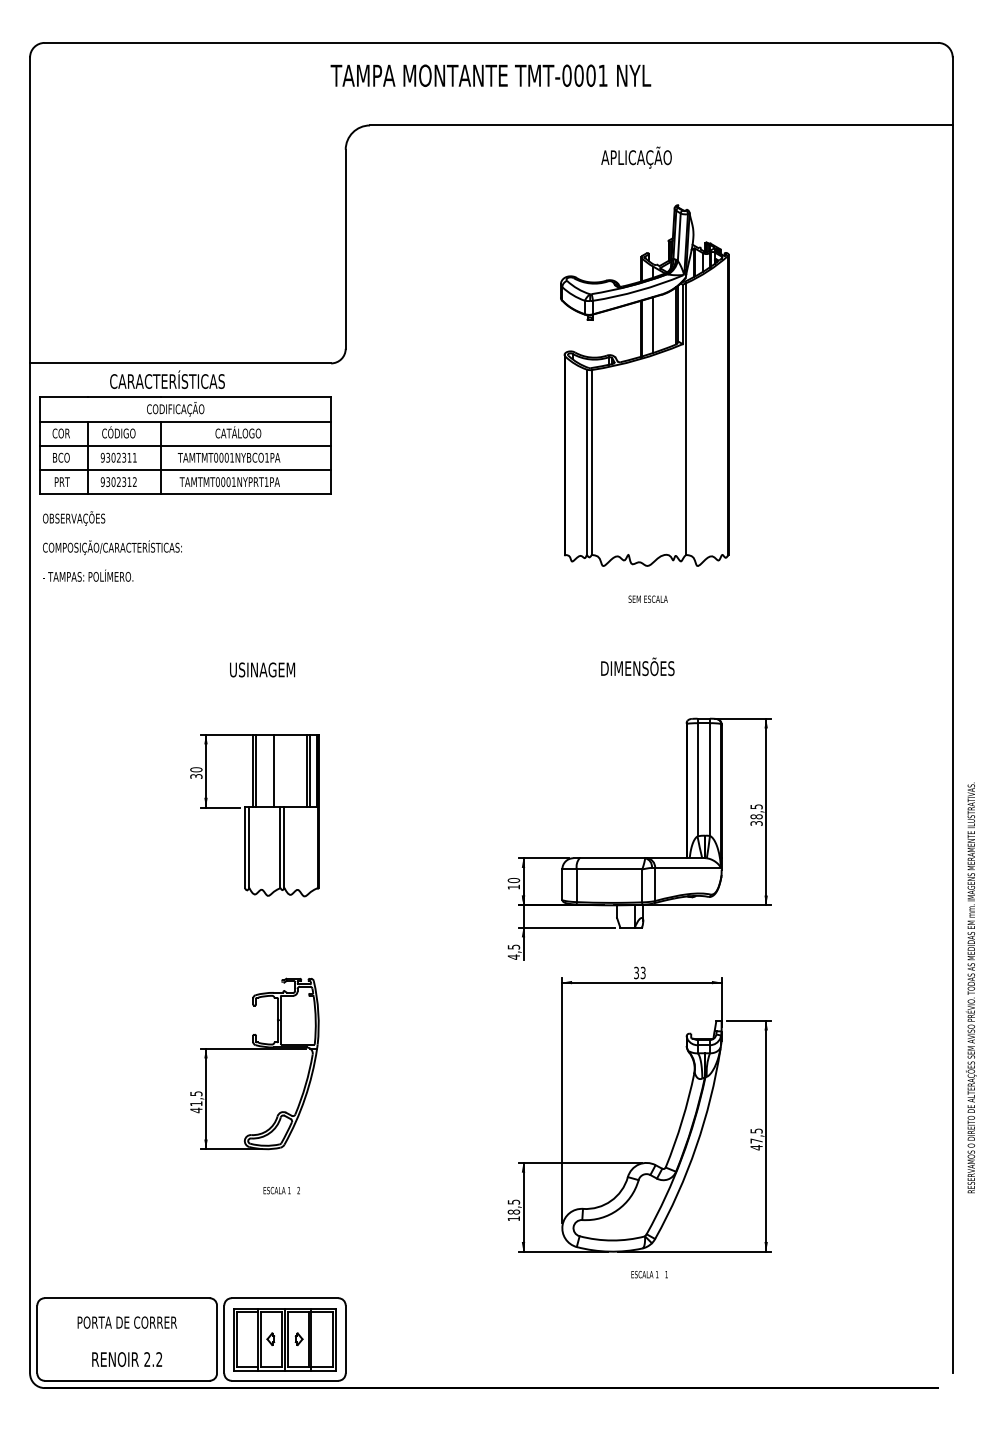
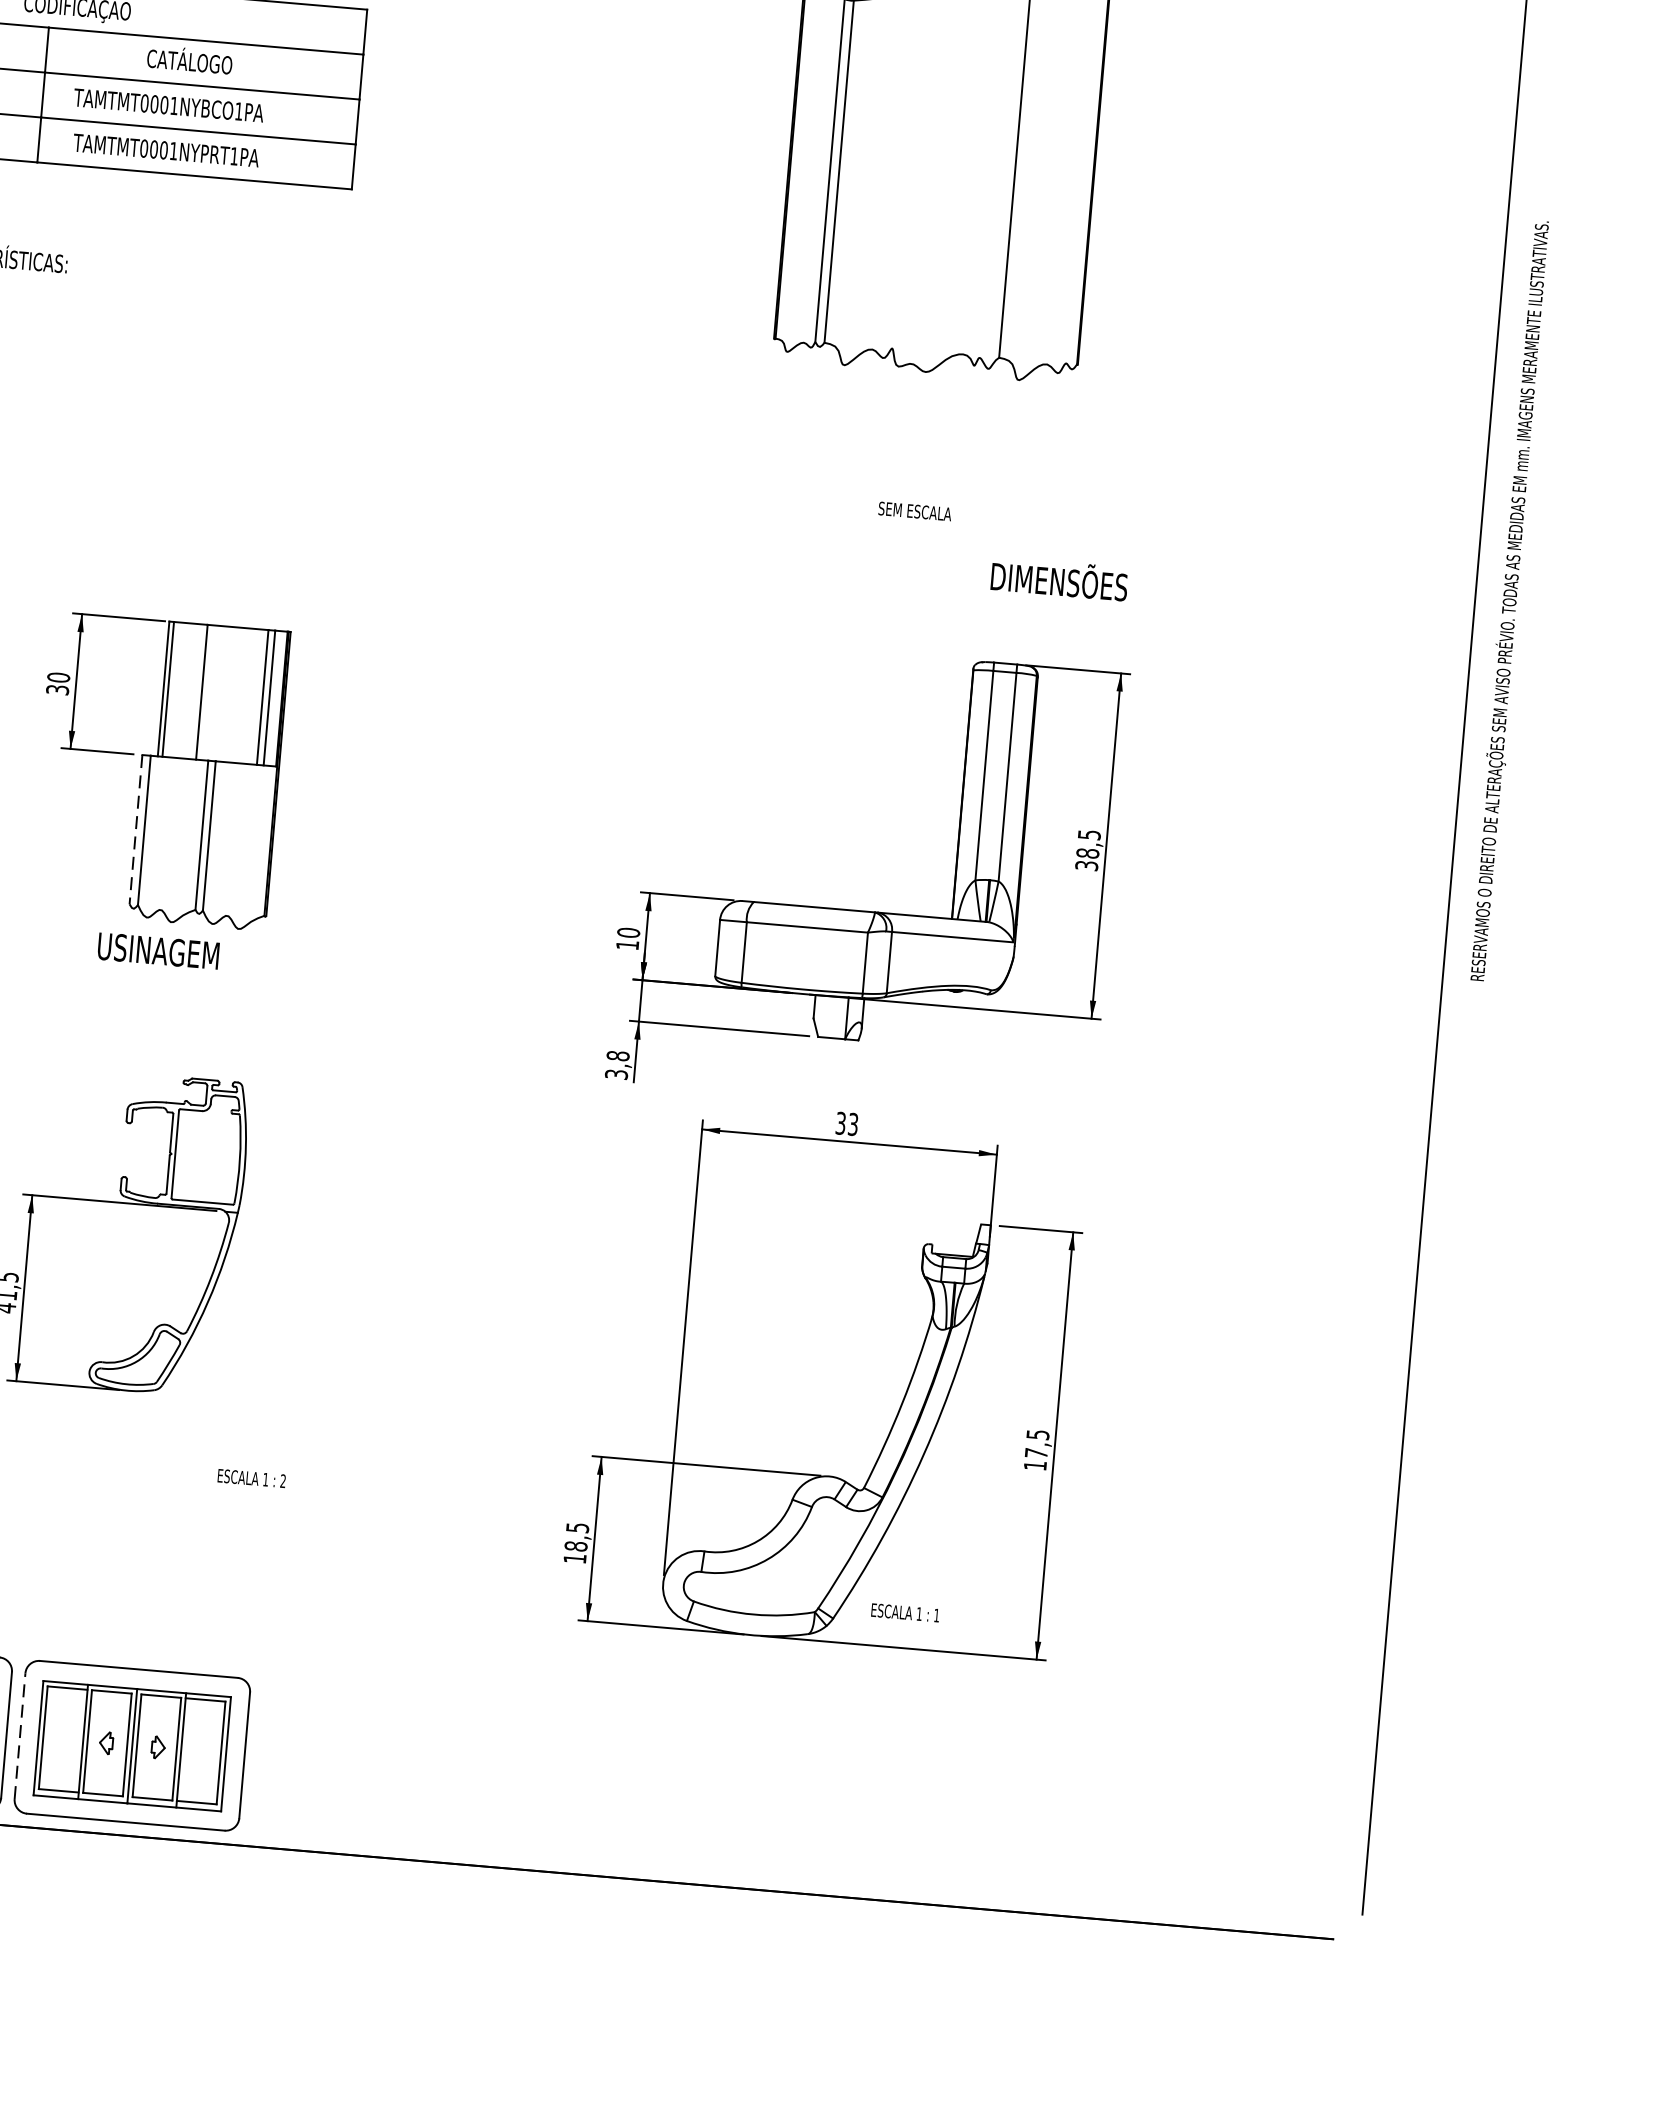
text: (647, 598) -> (913, 509), moved
text: (637, 666) -> (1059, 578), moved
text: (262, 669) -> (158, 950), moved
line: (244, 848) -> (135, 830), solid -> dashed
text: (513, 951) -> (616, 1064), 4,5 -> 3,8
text: (970, 987) -> (1508, 600), moved
text: (756, 1147) -> (1035, 1465), 47,5 -> 17,5
text: (281, 1190) -> (251, 1478), moved
text: (649, 1274) -> (905, 1612), moved
line: (224, 1339) -> (20, 1736), solid -> dashed

